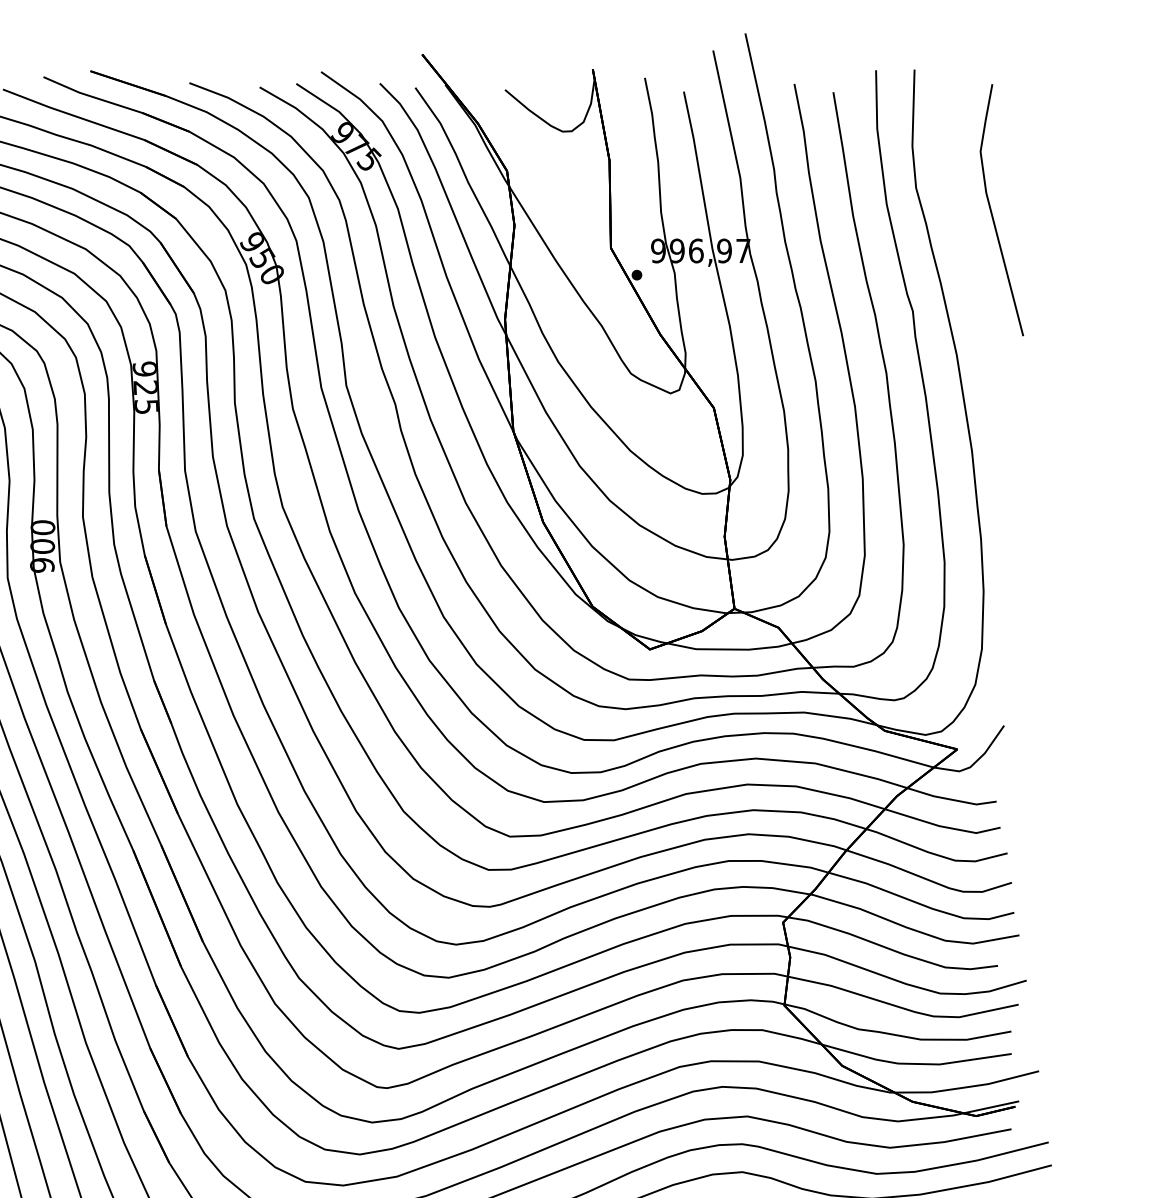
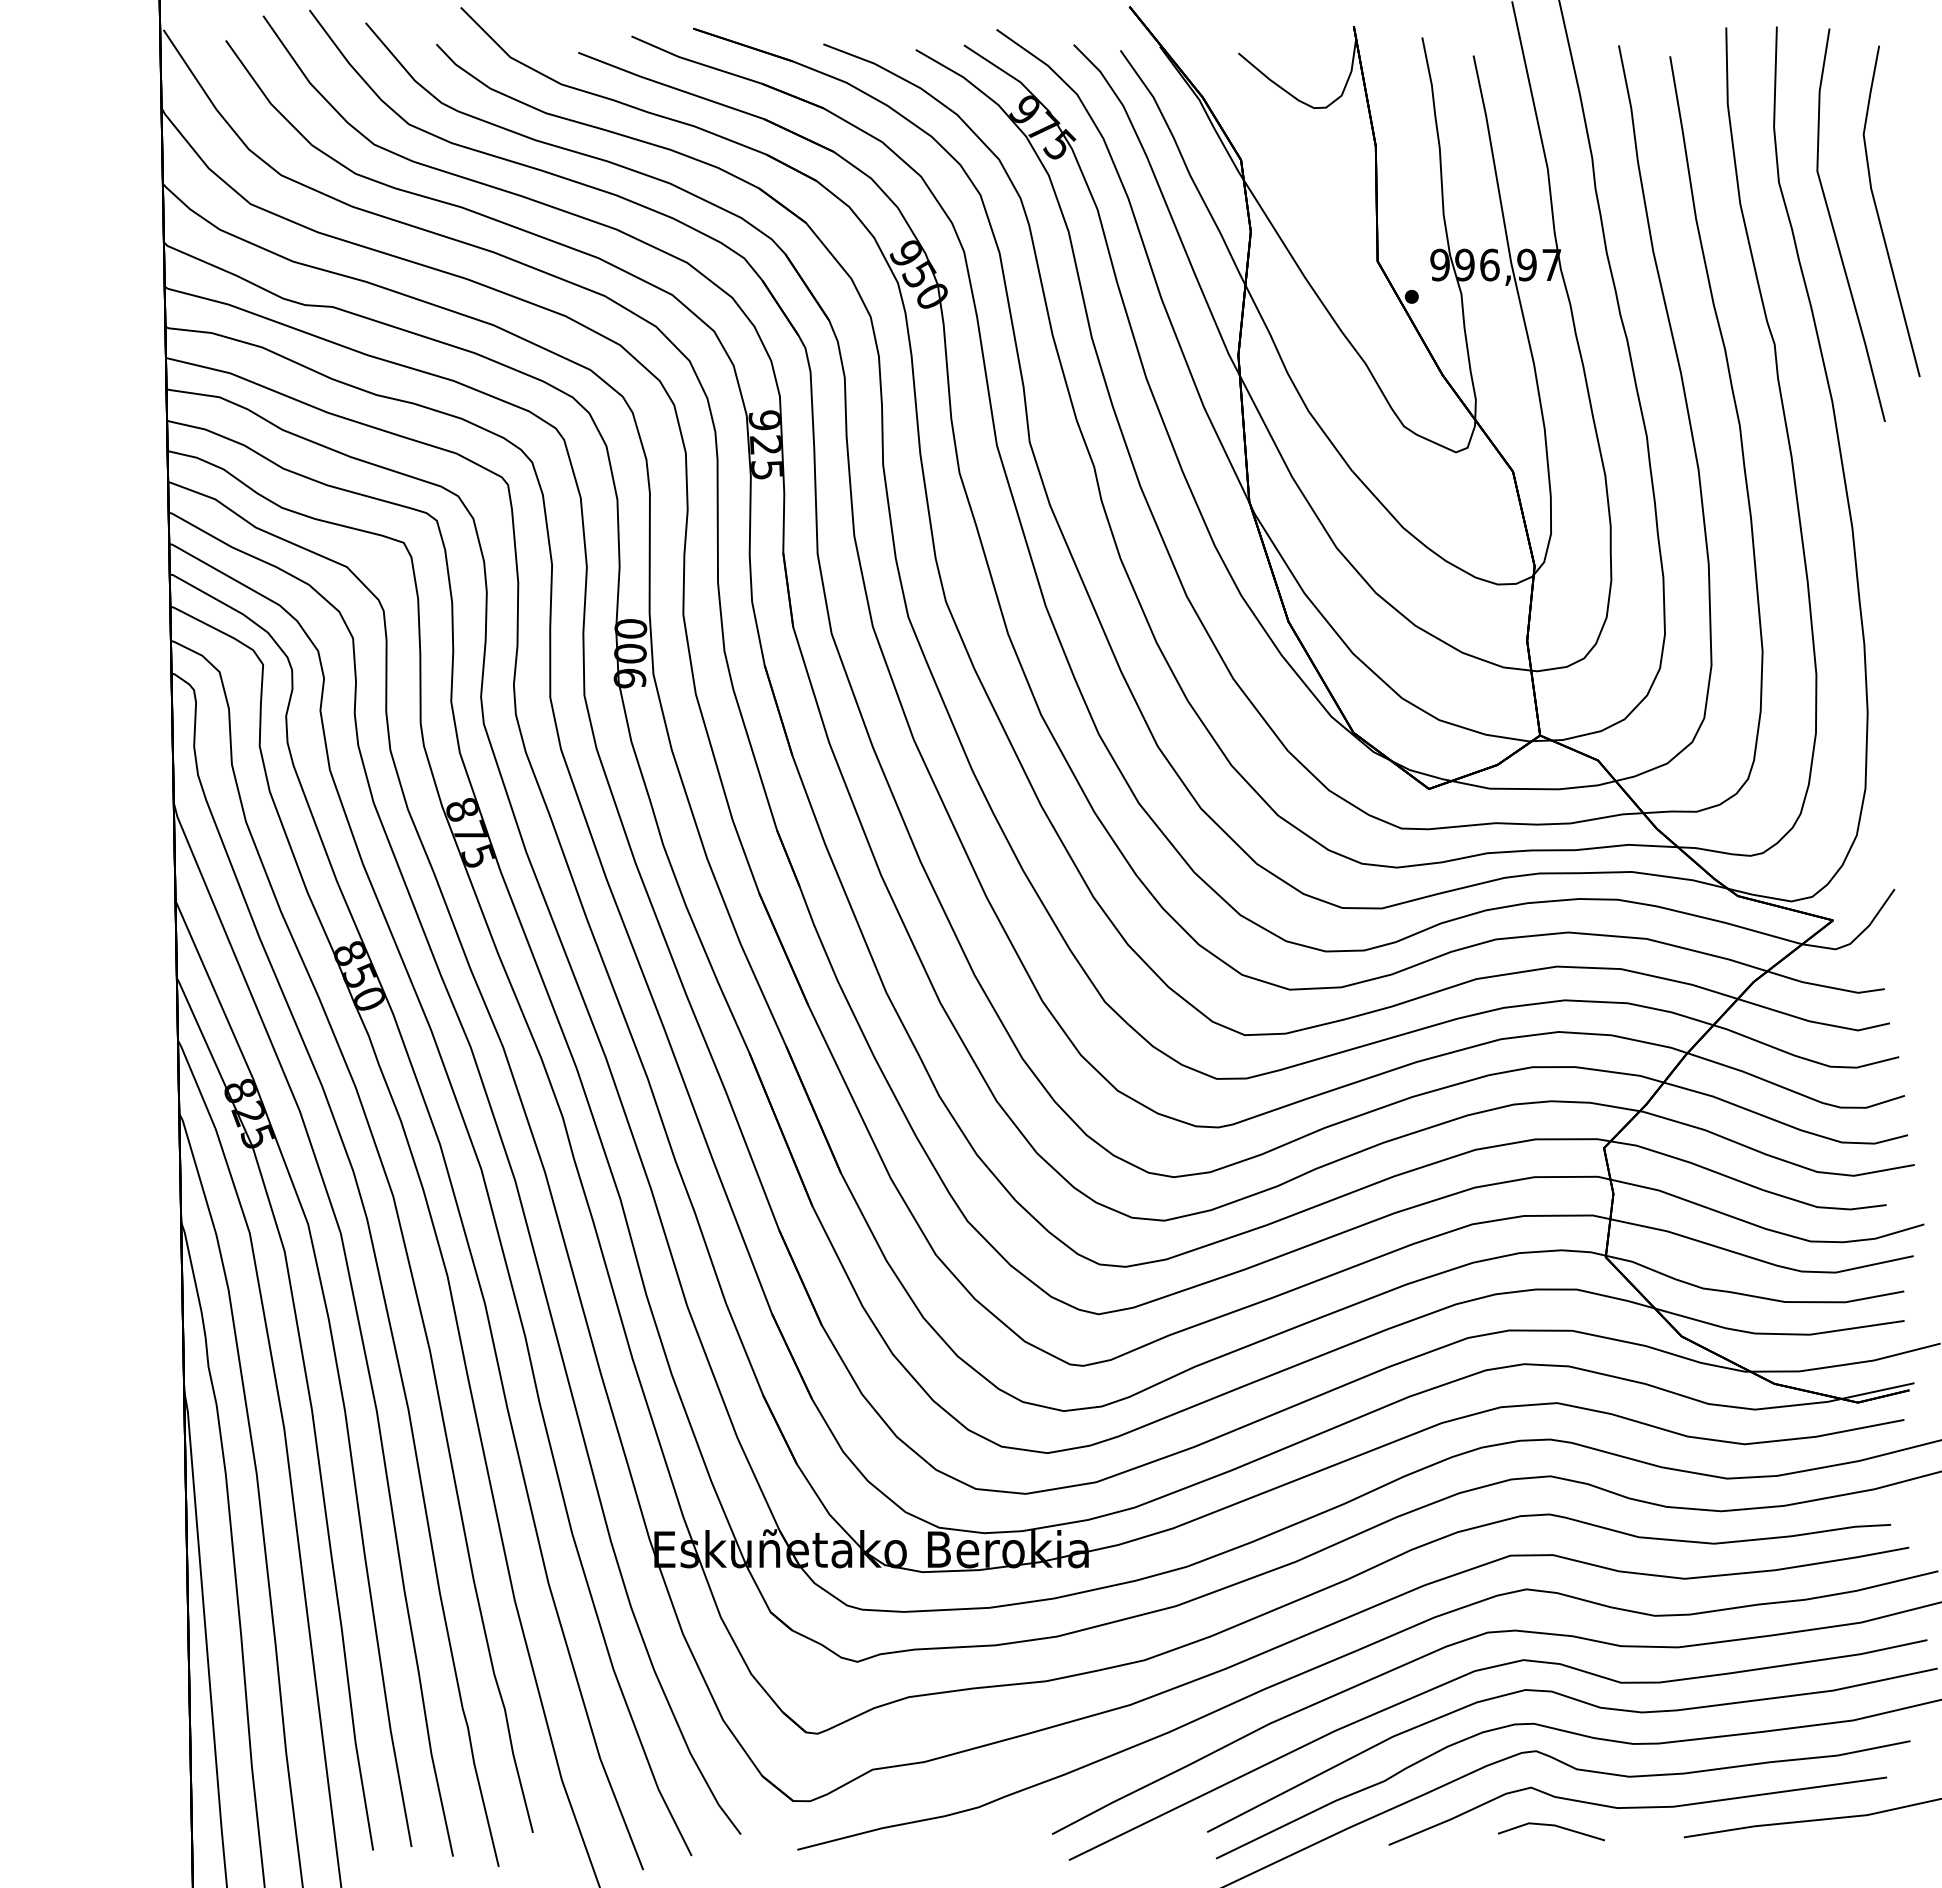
line: (958, 223) -> (1834, 228), added

